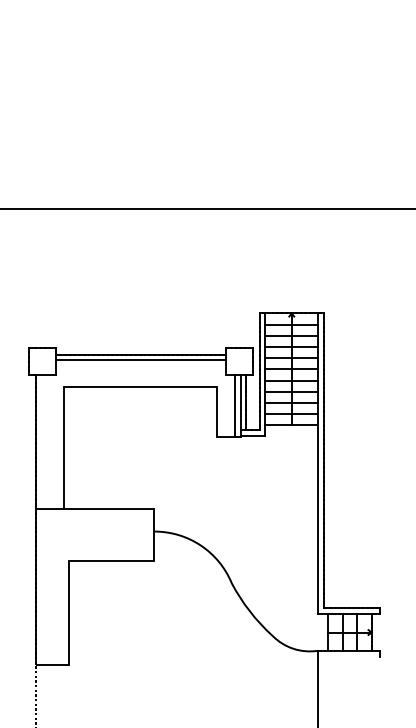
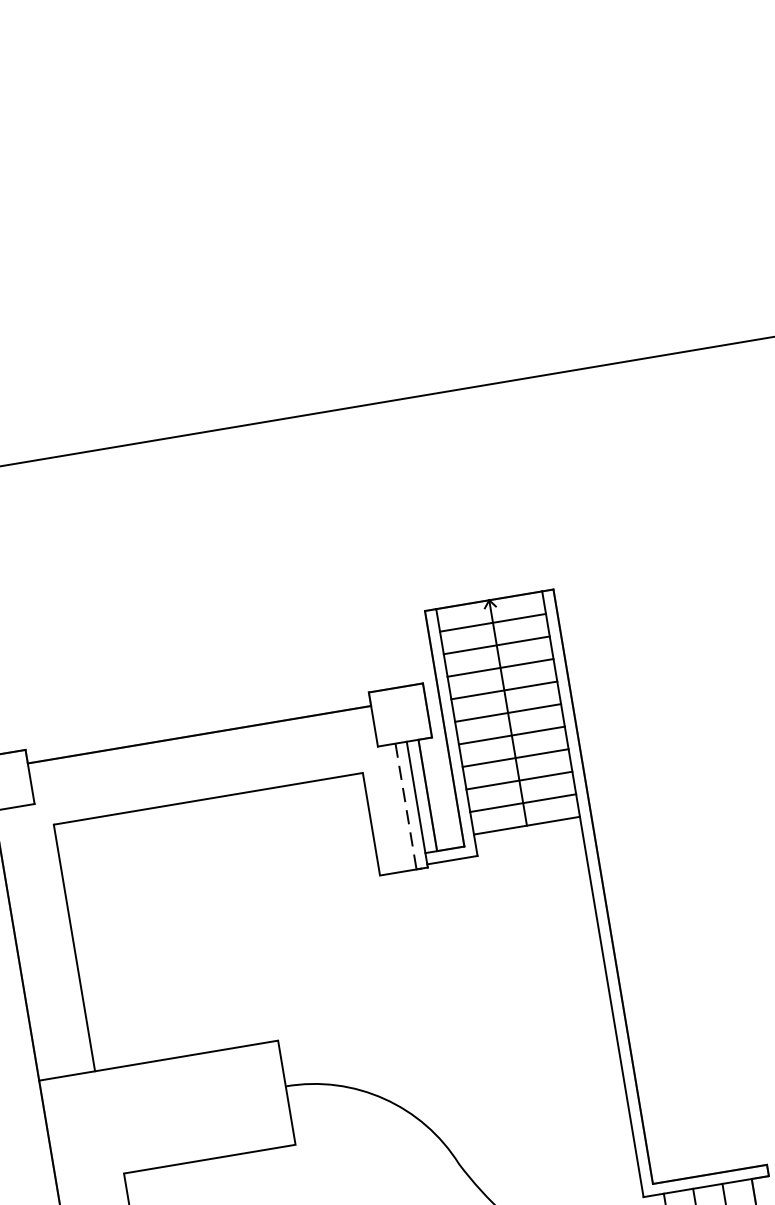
line: (140, 360) -> (200, 746), removed
line: (234, 406) -> (405, 807), solid -> dashed

